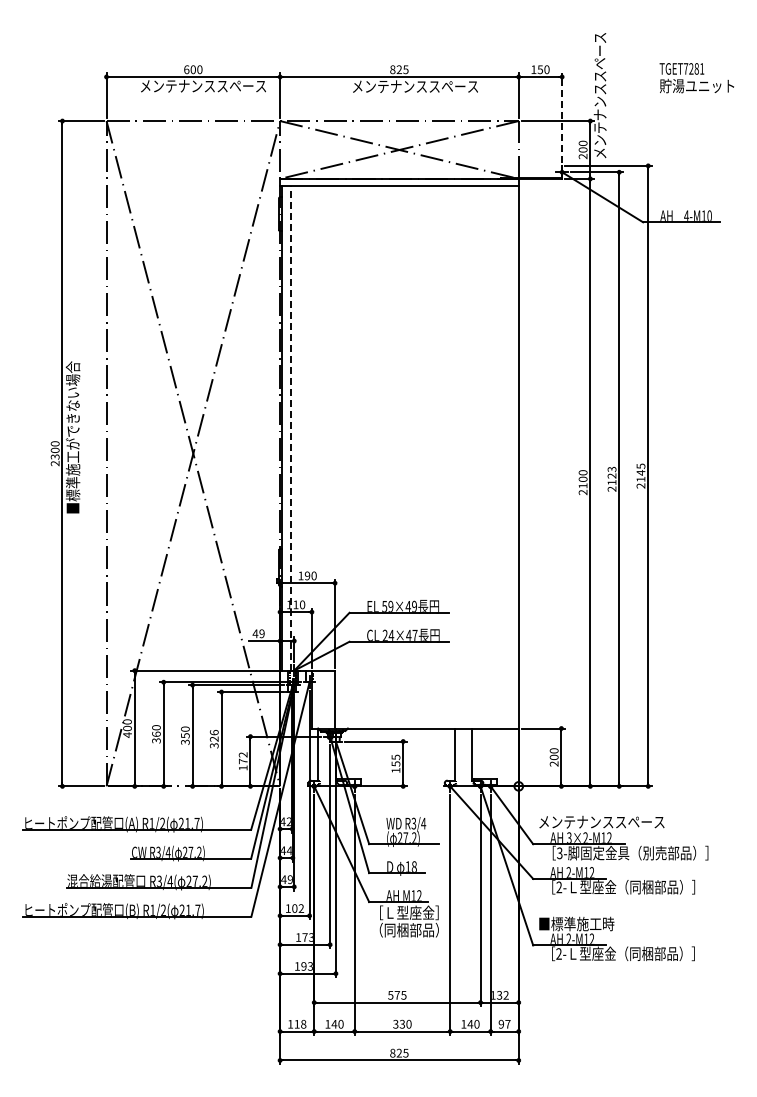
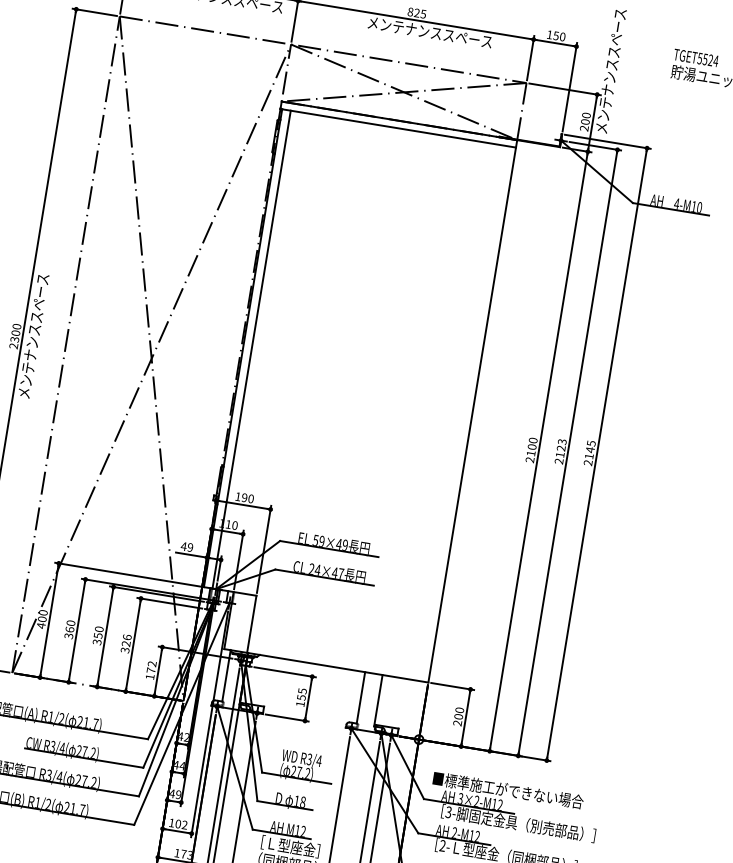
text: (693, 68) -> (707, 59), TGET7281 -> TGET5524
line: (562, 118) -> (570, 87), dashed -> solid
line: (290, 428) -> (251, 349), dashed -> solid
text: (72, 437) -> (35, 323), ■標準施工ができない場合 -> メンテナンススペース
text: (615, 821) -> (508, 789), メンテナンススペース -> ■標準施工ができない場合

